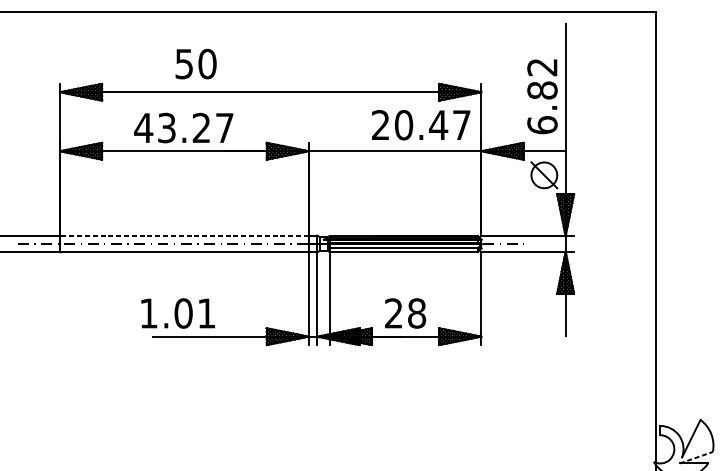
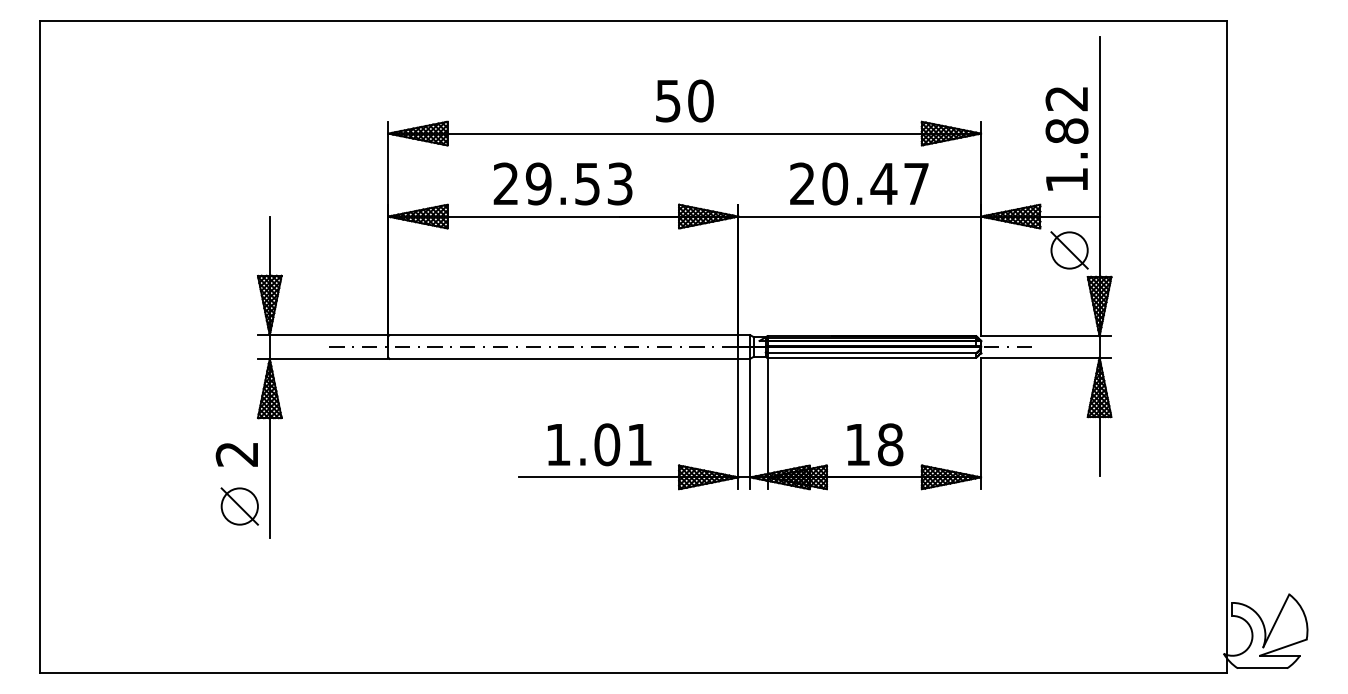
text: (195, 63) -> (684, 100), moved
text: (421, 124) -> (859, 183), moved
text: (542, 124) -> (1066, 179), 6.82 -> 1.82
text: (183, 127) -> (562, 183), 43.27 -> 29.53
line: (184, 235) -> (563, 335), dashed -> solid
text: (178, 313) -> (599, 444), moved
text: (393, 313) -> (857, 444), 28 -> 18
line: (696, 457) -> (1283, 647), dashed -> solid

